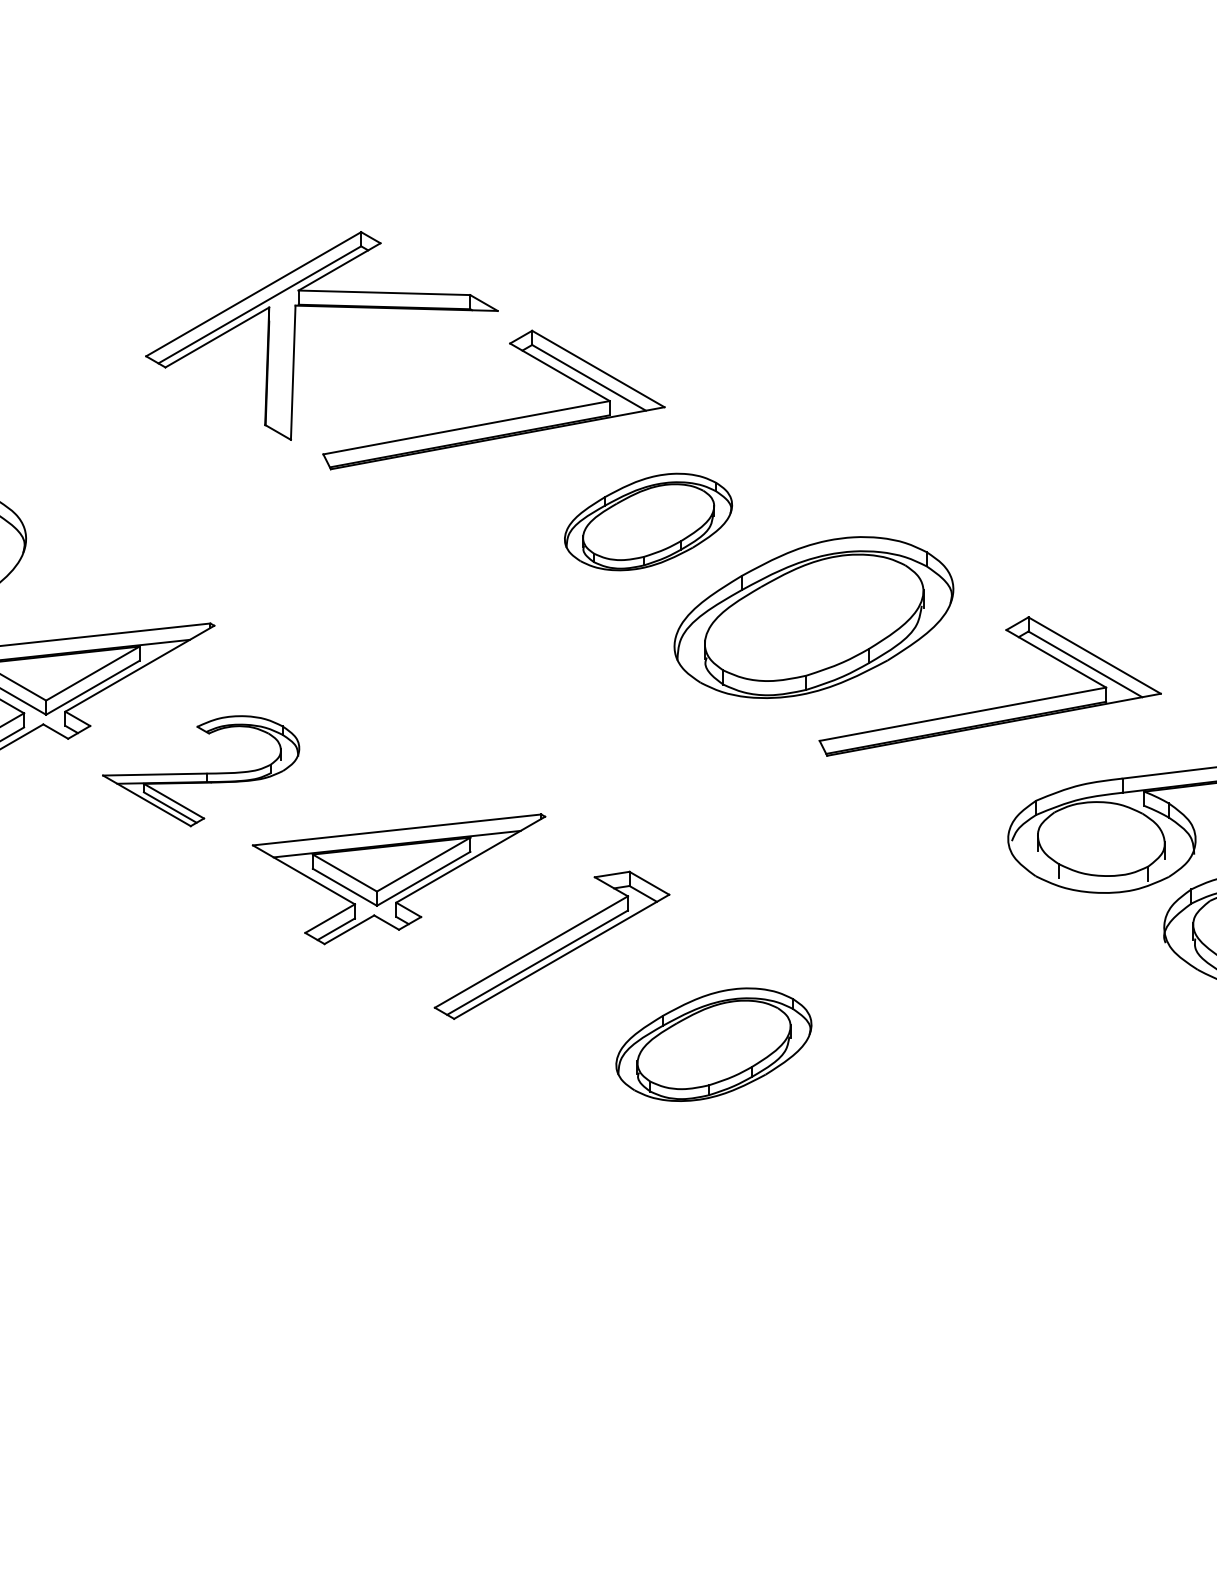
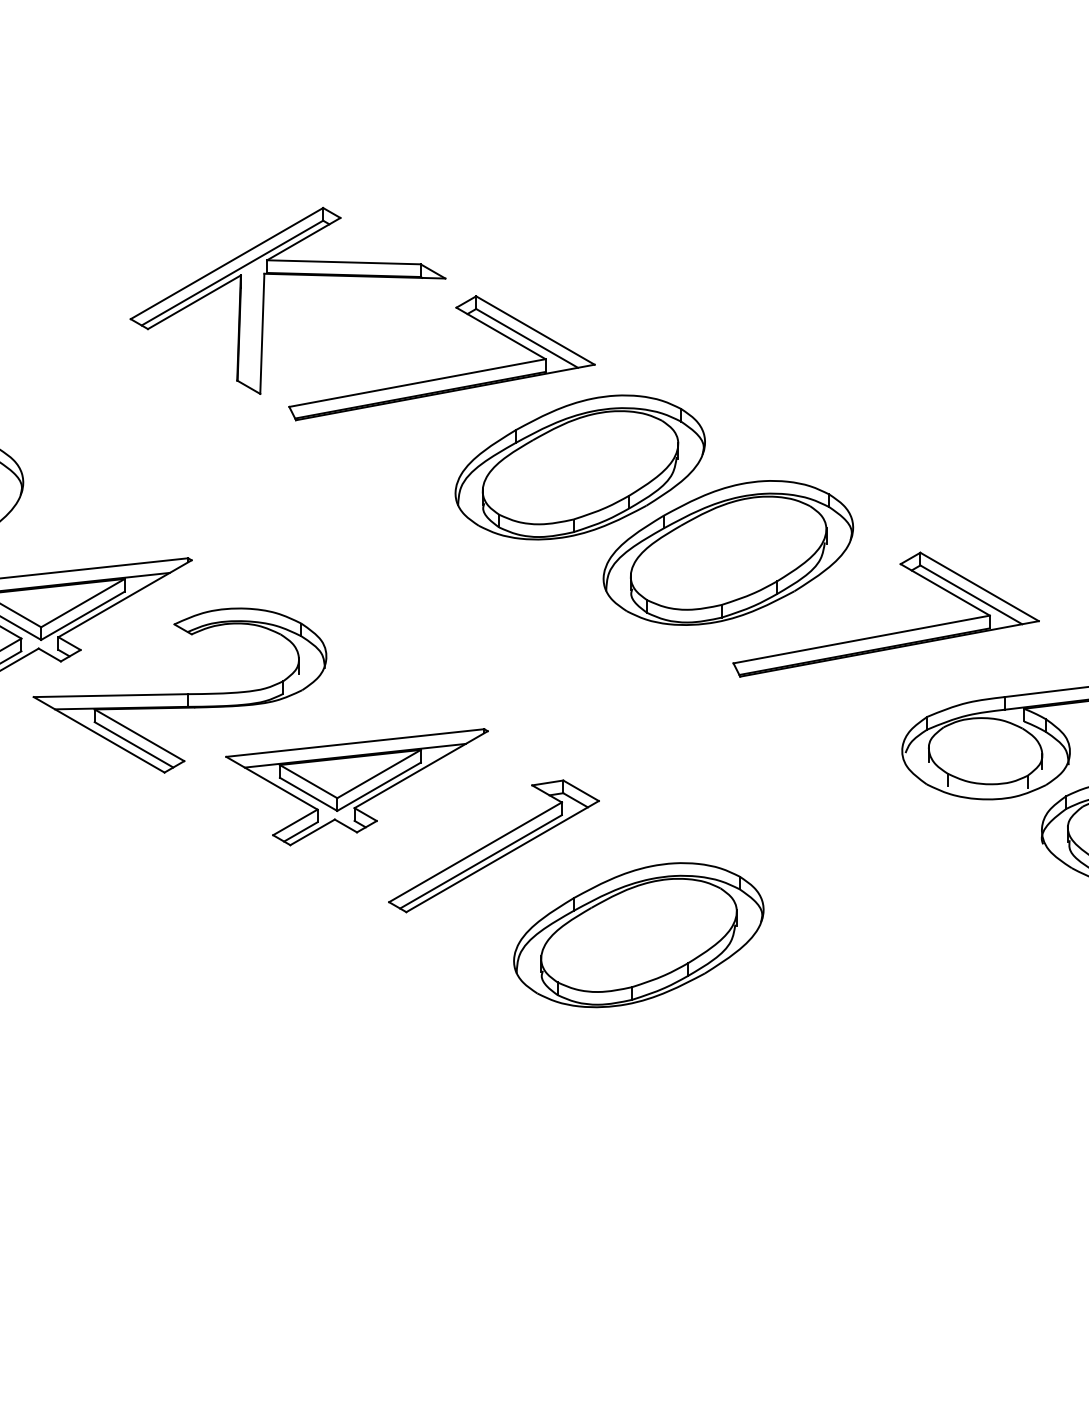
part: (648, 521) -> (580, 466), size x1.67
part: (200, 770) -> (179, 689), size x1.67
part: (713, 1044) -> (638, 935), size x1.43

